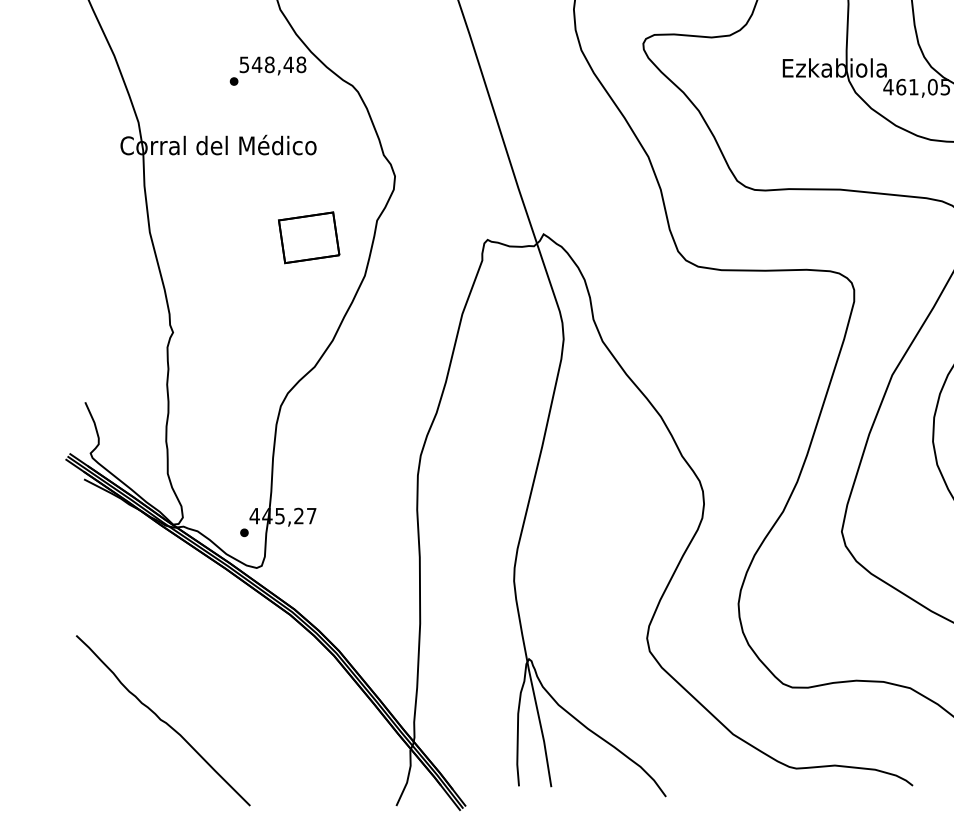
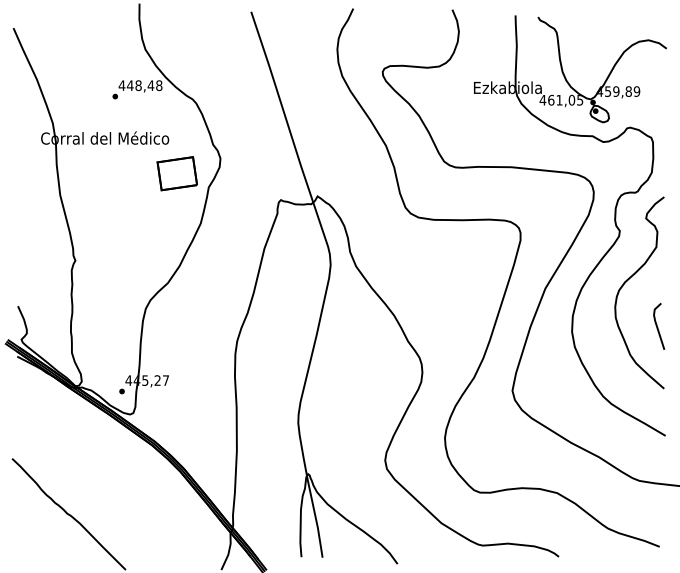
text: (243, 64) -> (121, 85), 548,48 -> 448,48
part: (307, 237) -> (176, 173), moved

